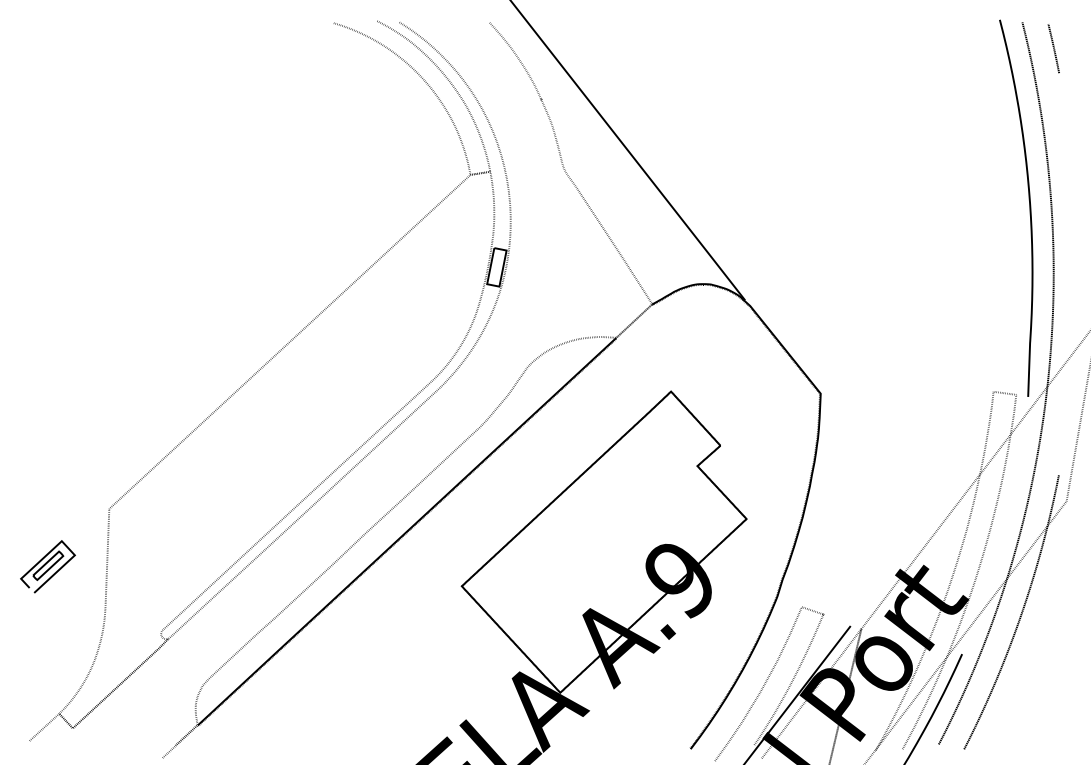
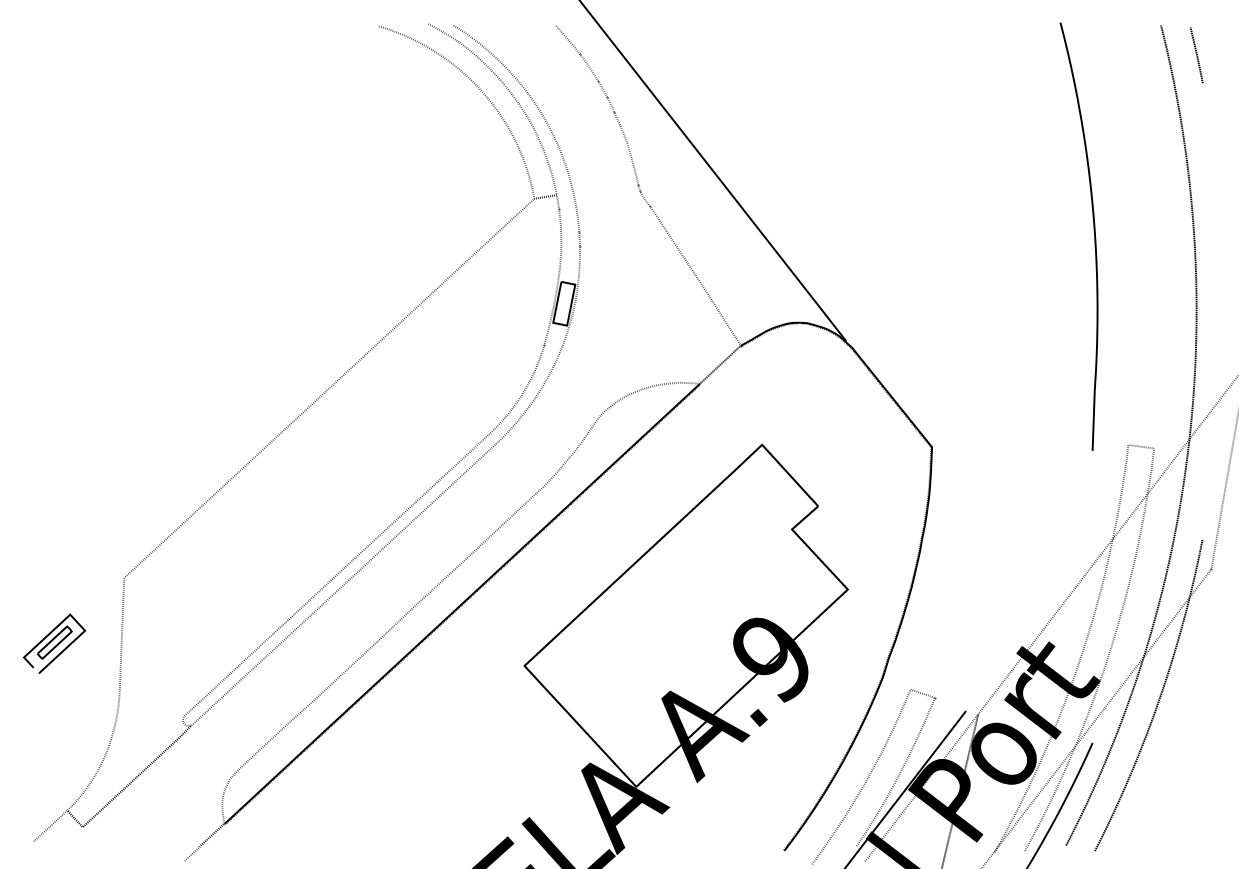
curve: (1028, 203) -> (1093, 231), moved

